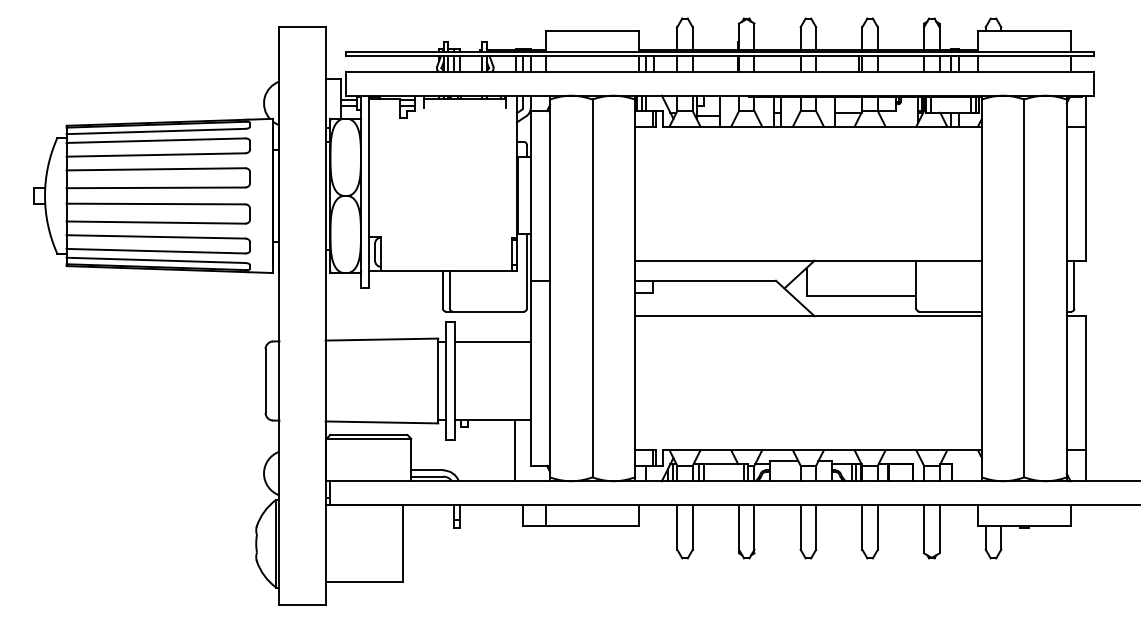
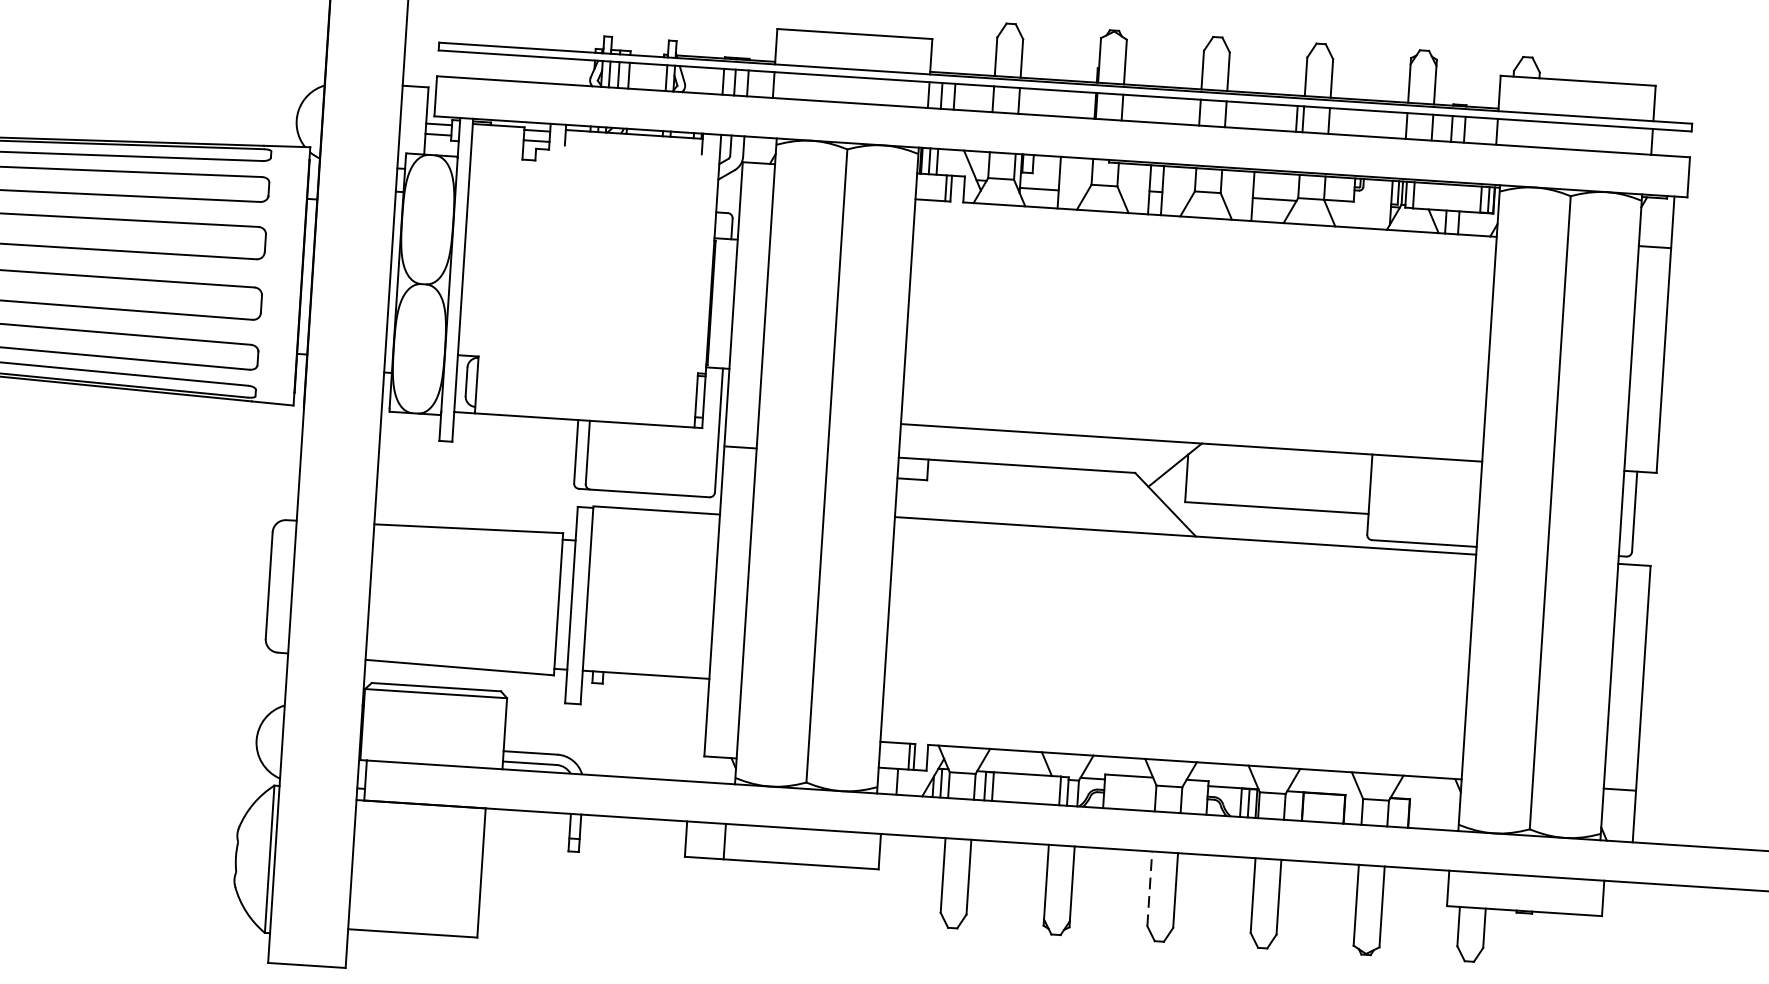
line: (492, 342) -> (655, 510), moved
line: (515, 450) -> (680, 729), removed
line: (800, 526) -> (1149, 887), solid -> dashed

